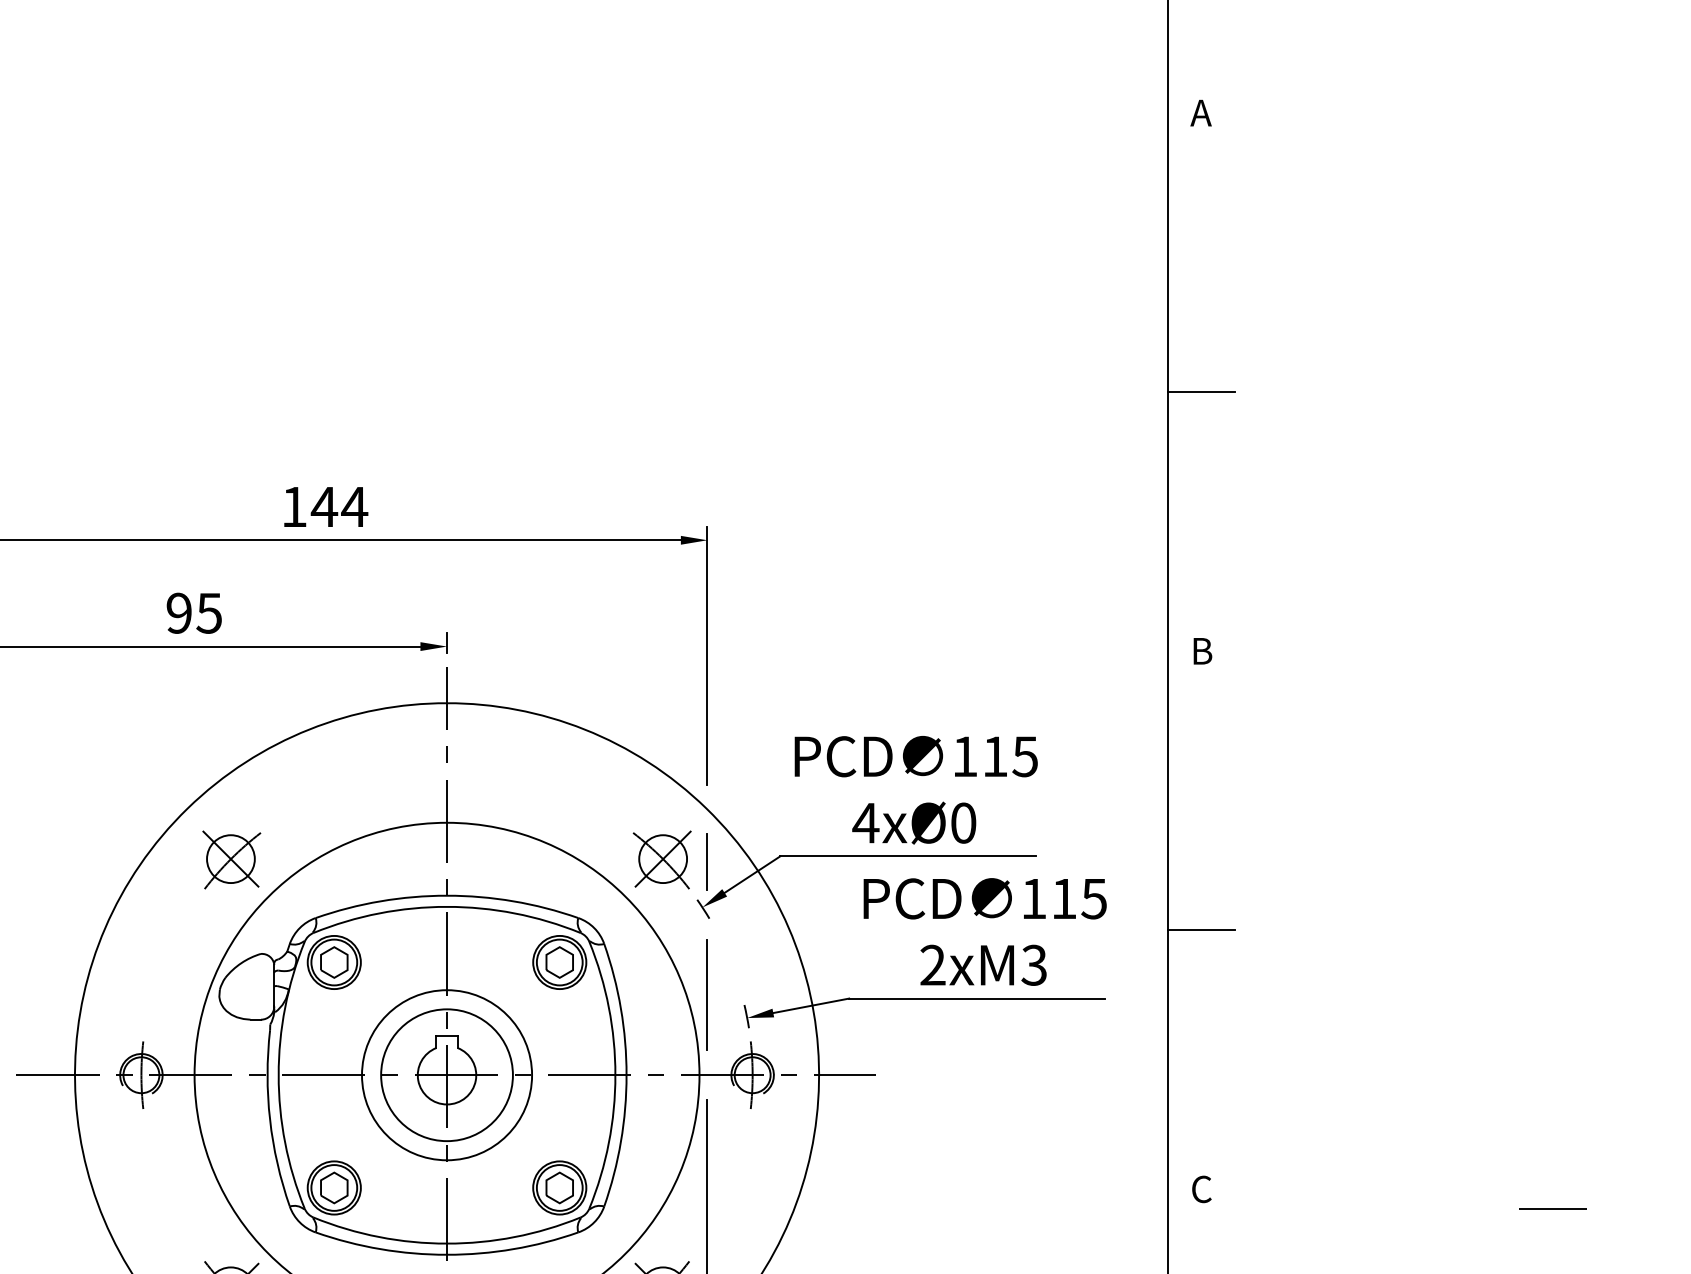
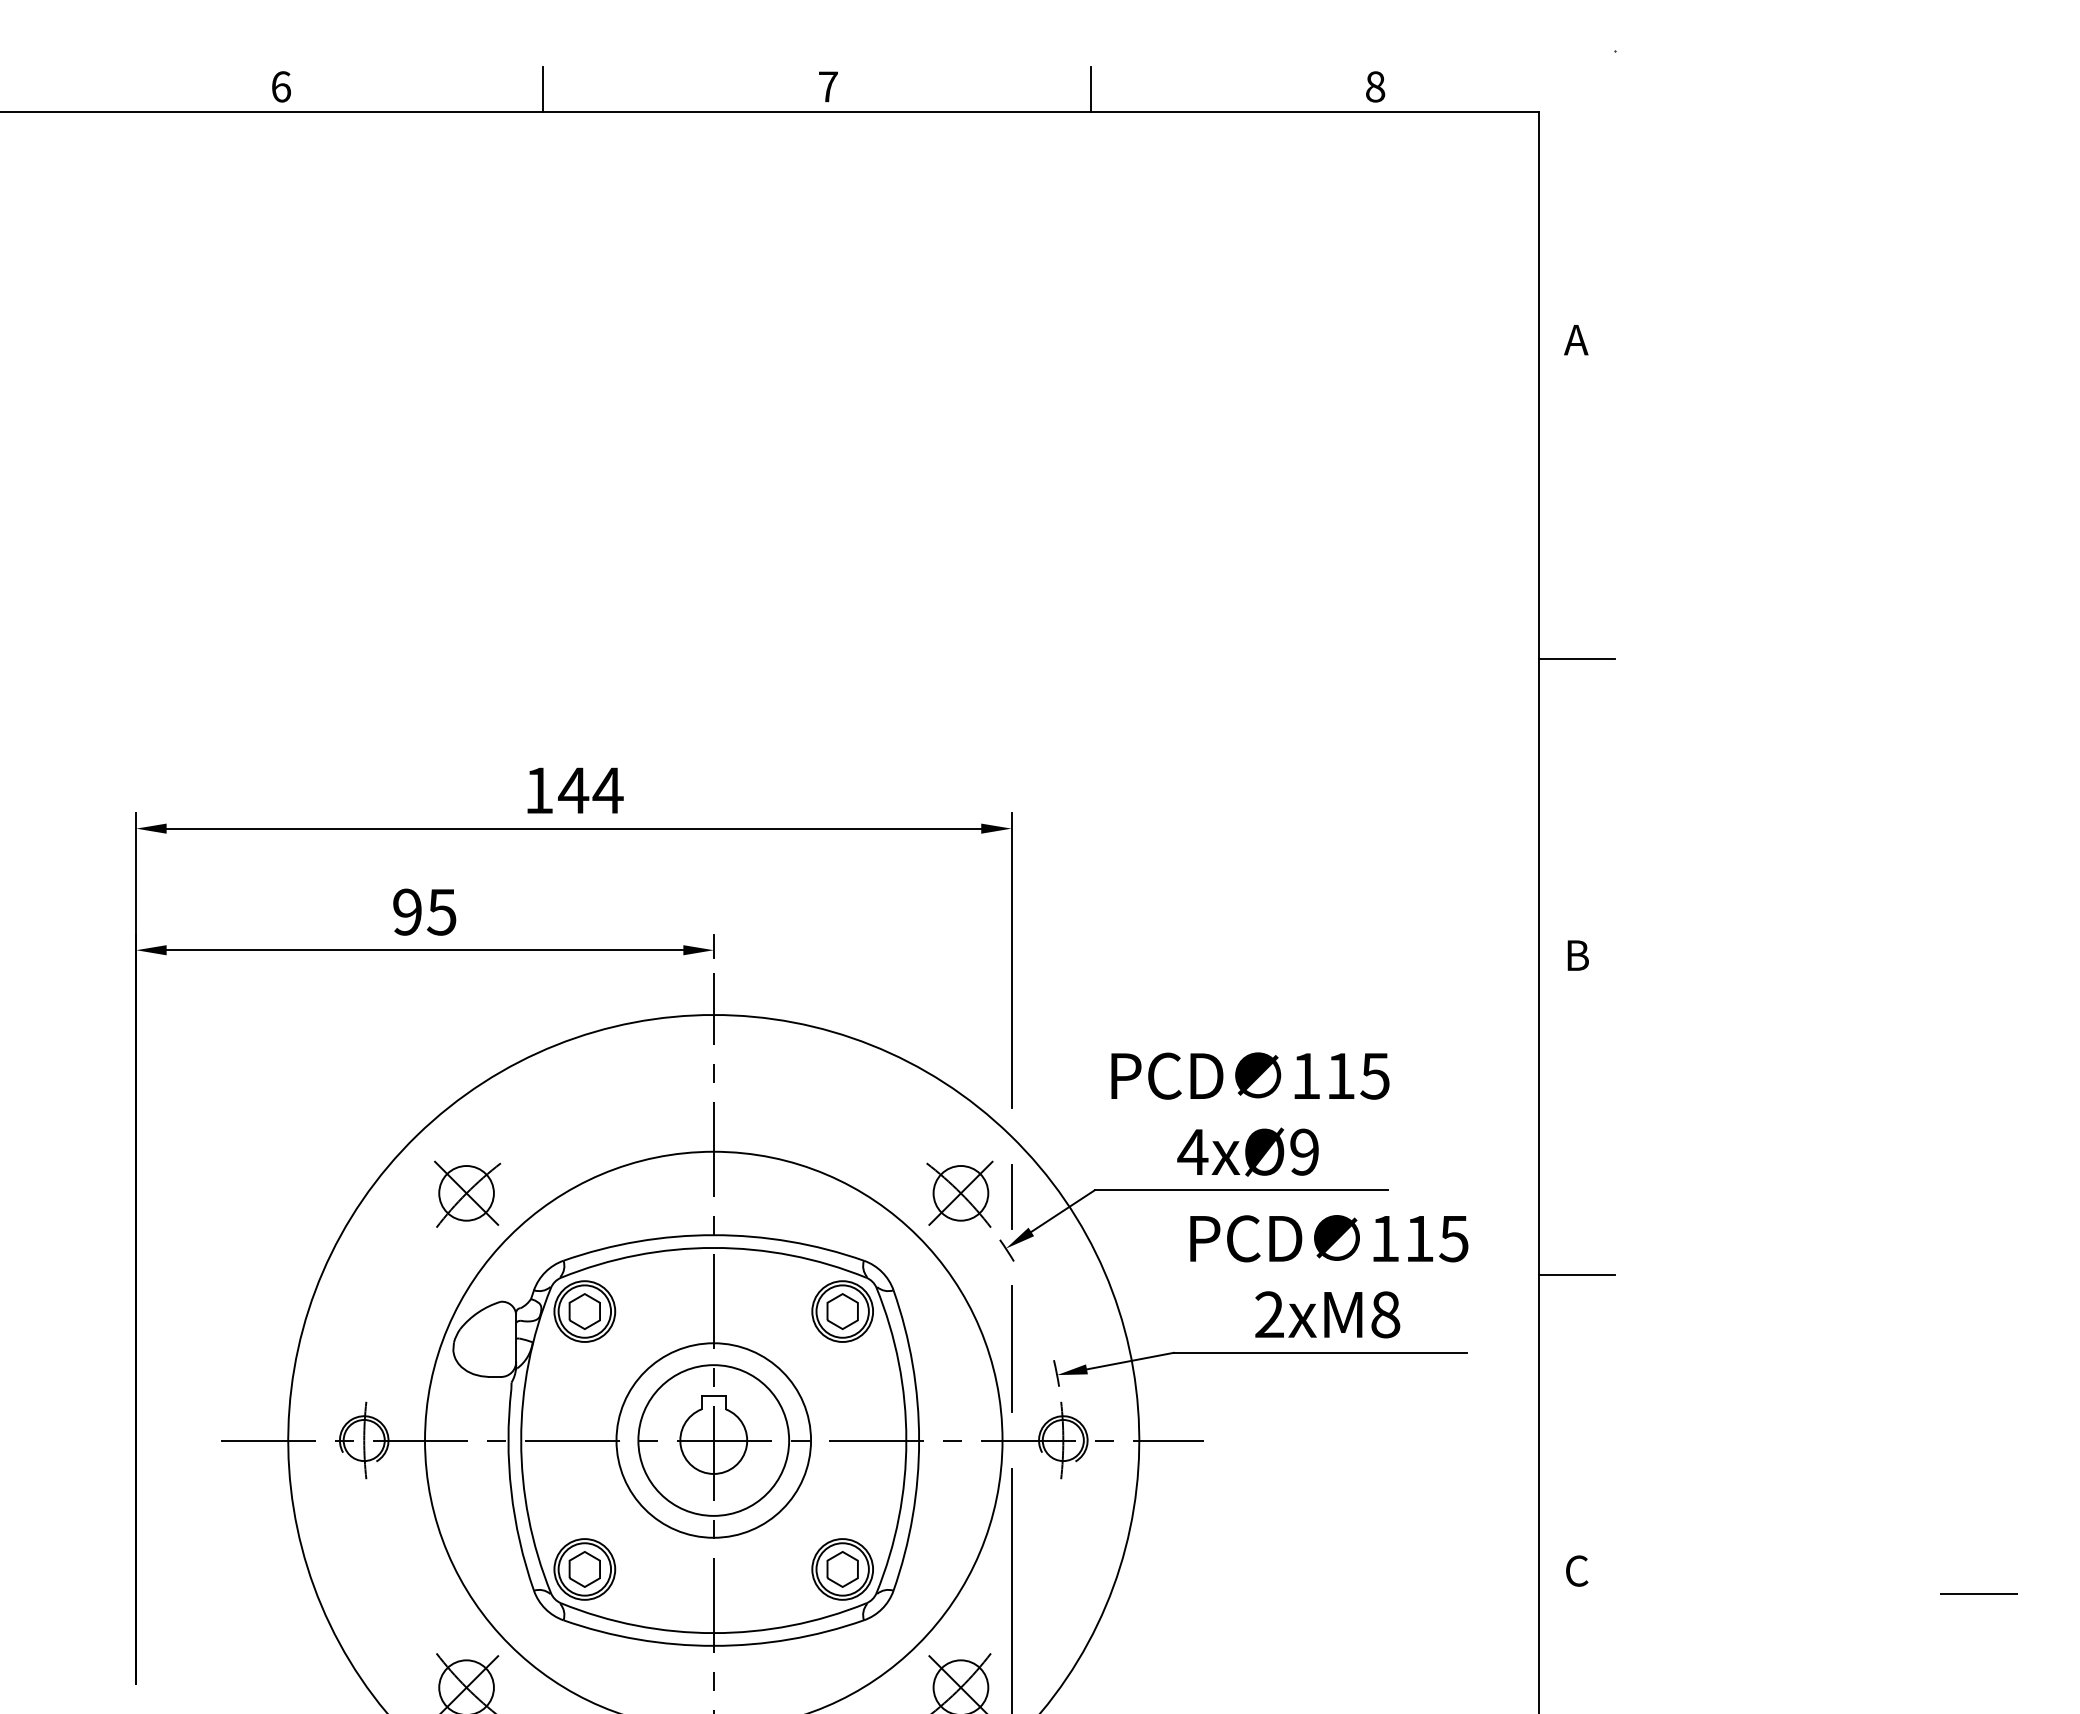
text: (963, 822) -> (1304, 1151), 4xØ0 -> 4xØ9
text: (1034, 965) -> (1385, 1314), 2xM3 -> 2xM8

